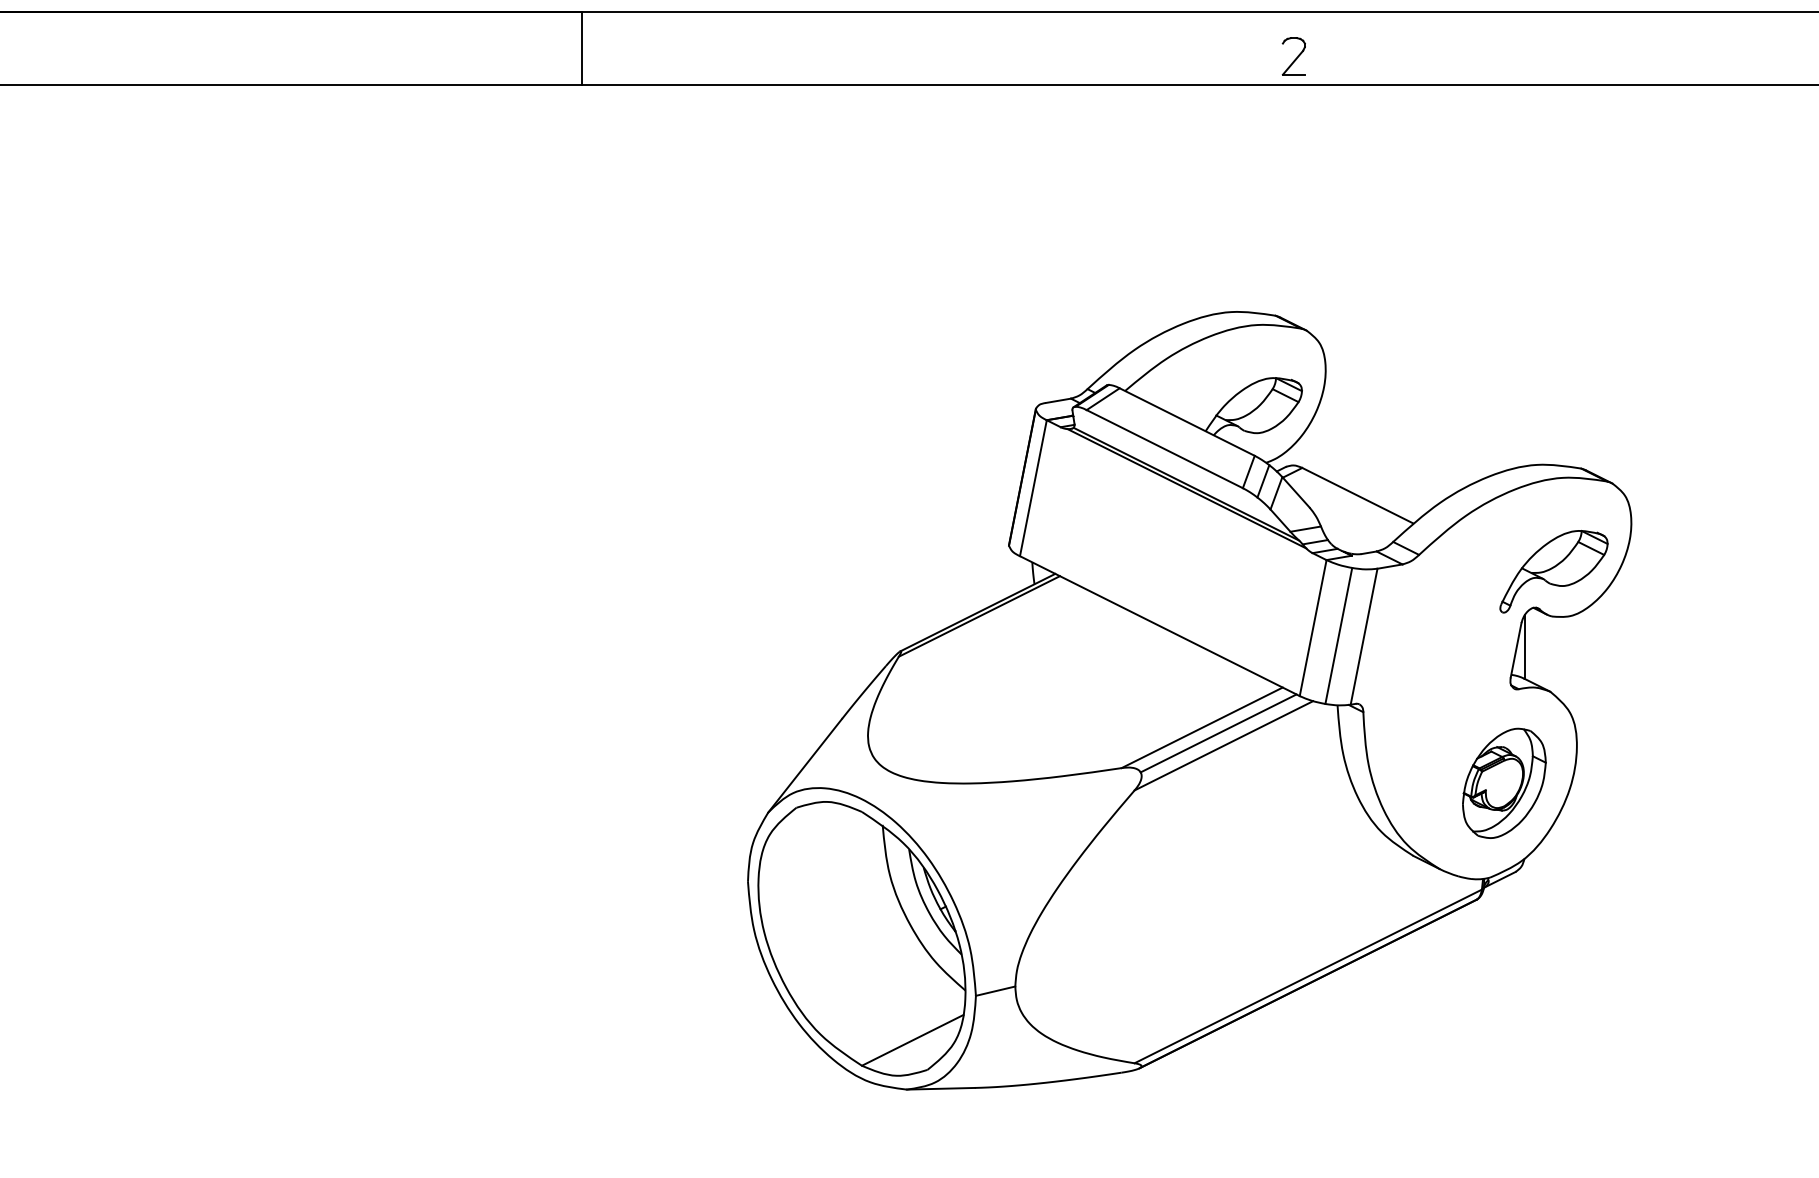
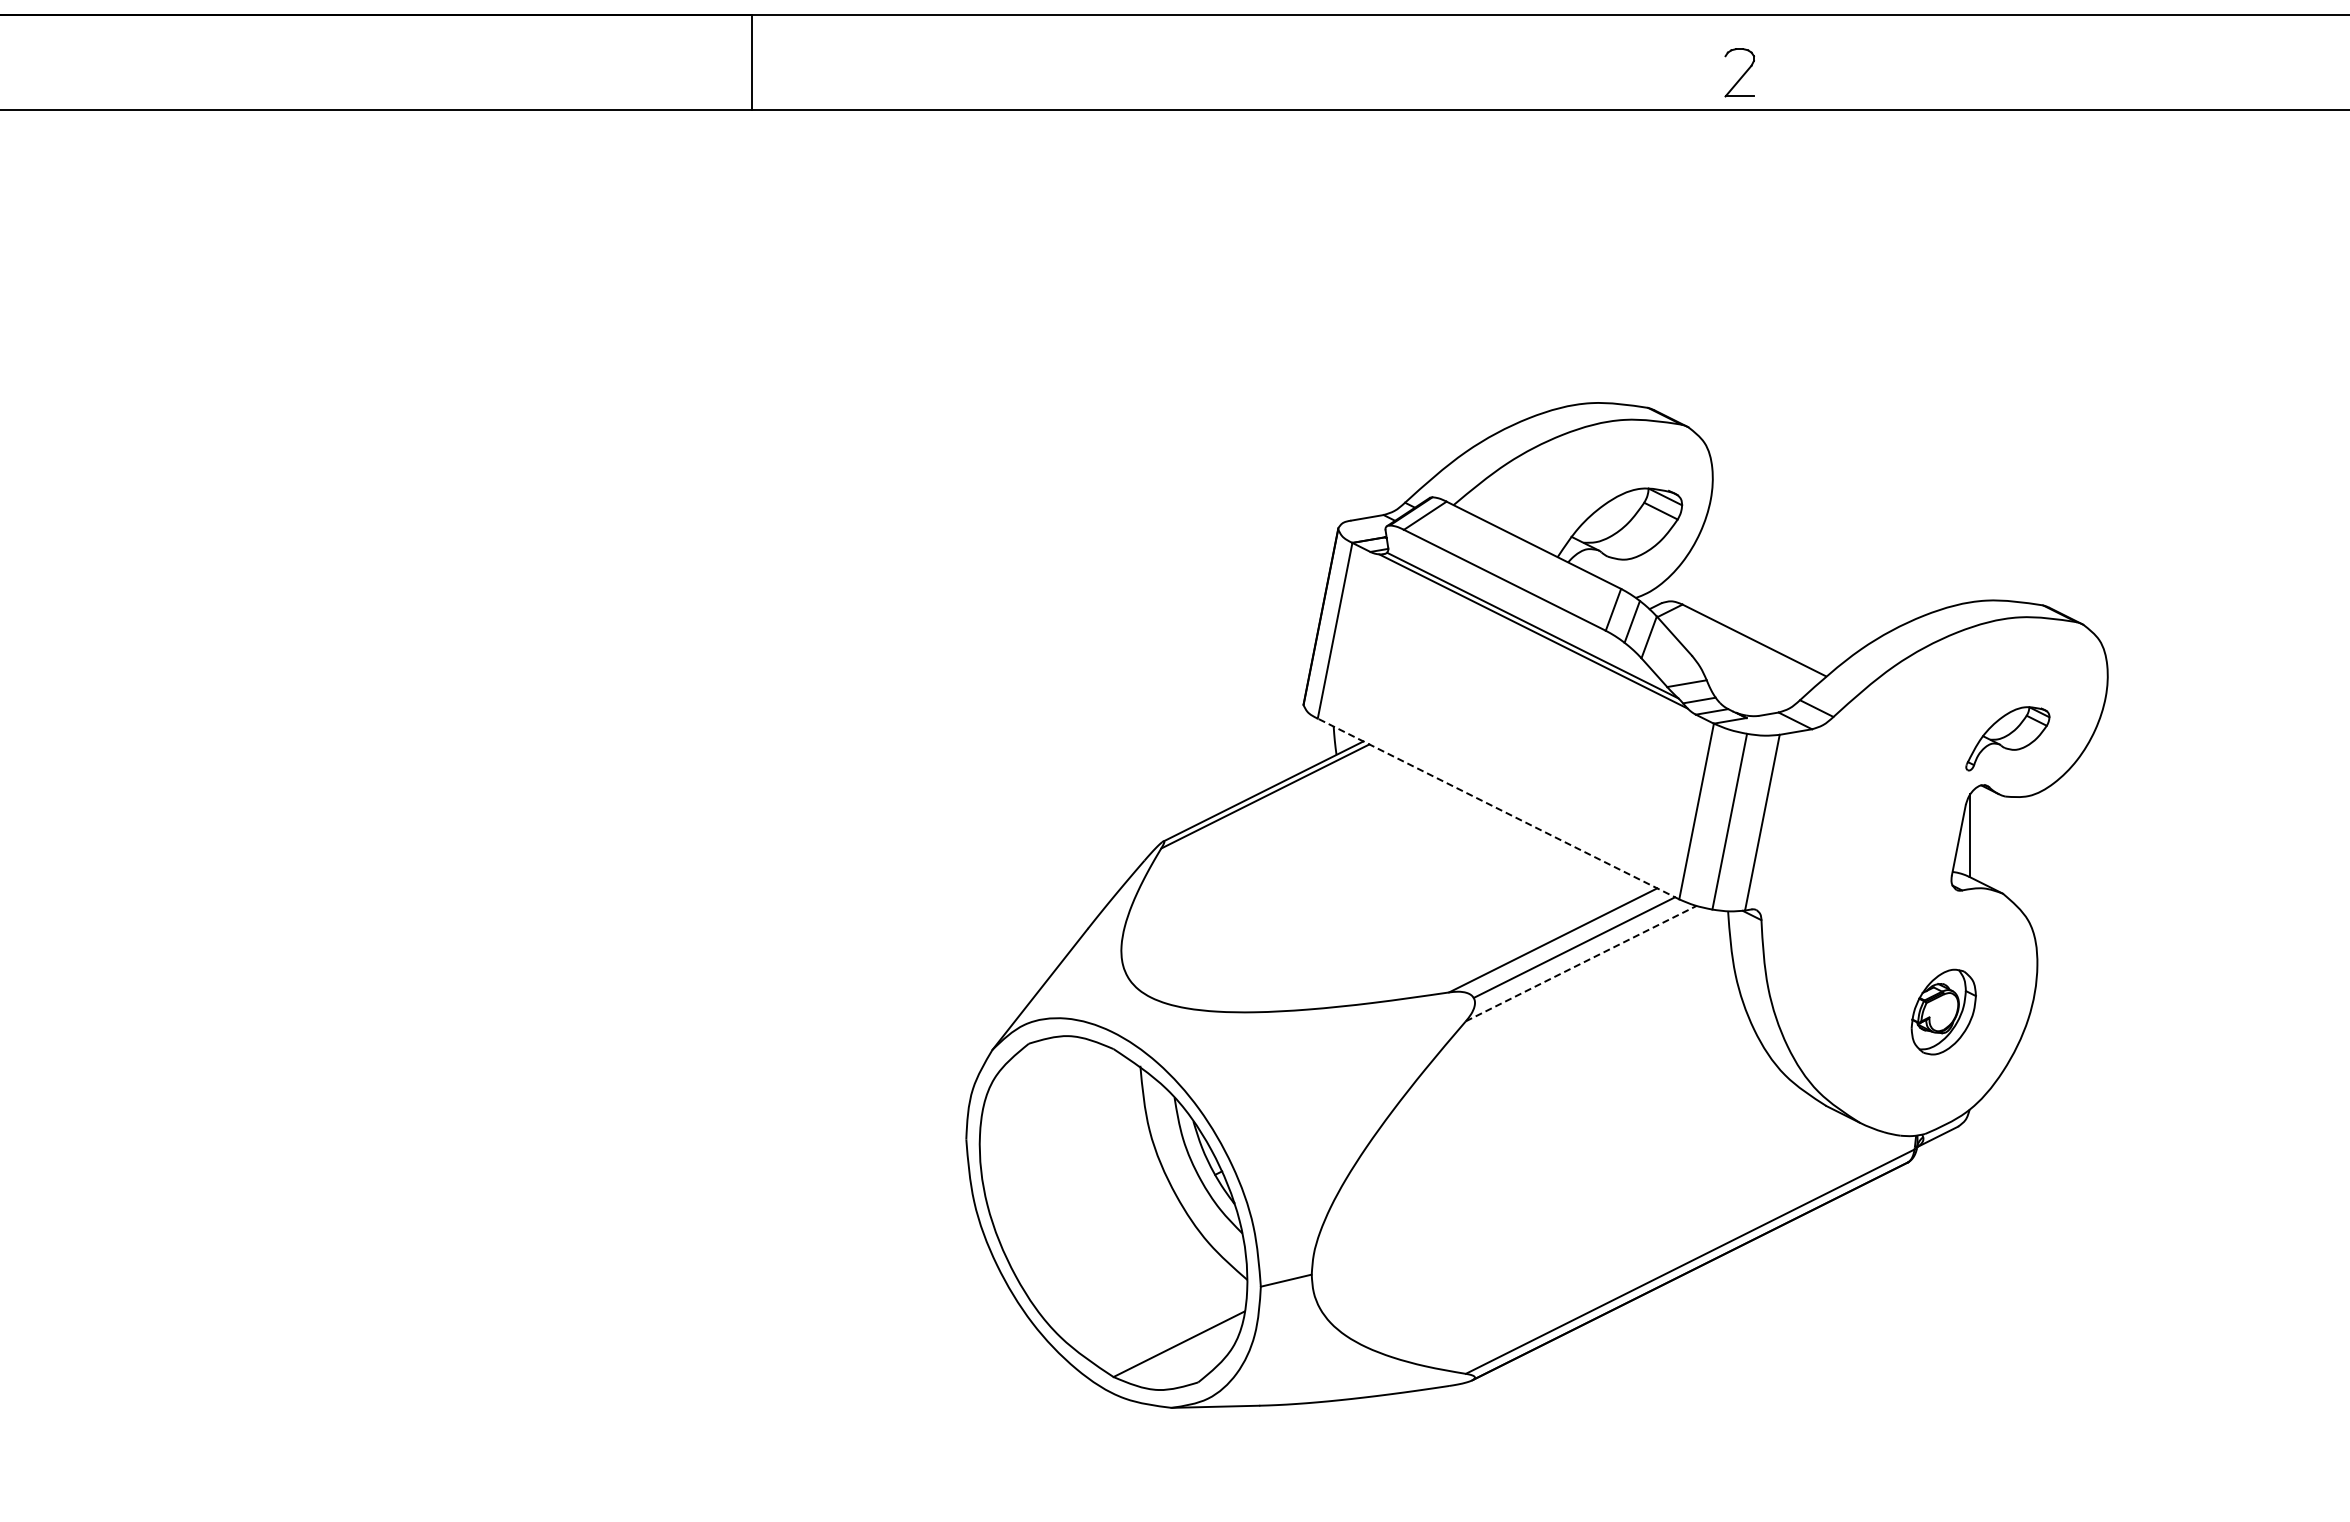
part: (1293, 56) -> (1739, 72), moved
part: (1553, 571) -> (2007, 738), size x0.6
line: (1159, 625) -> (1498, 808), solid -> dashed
line: (1224, 745) -> (1581, 963), solid -> dashed
part: (1504, 782) -> (1943, 1011), size x0.6

